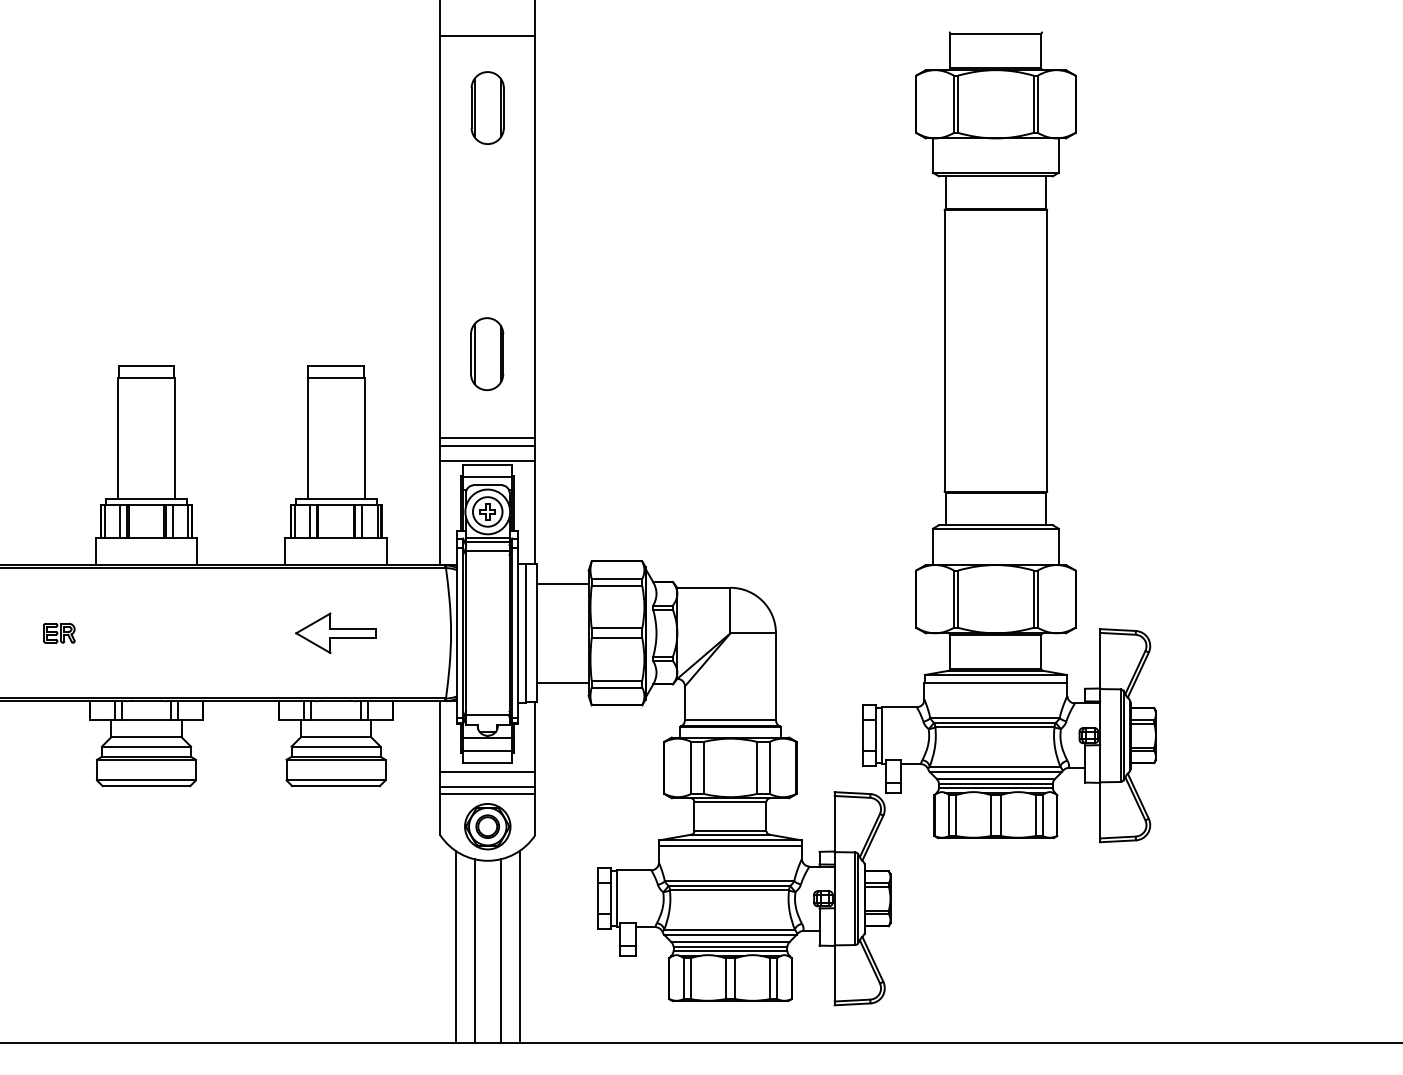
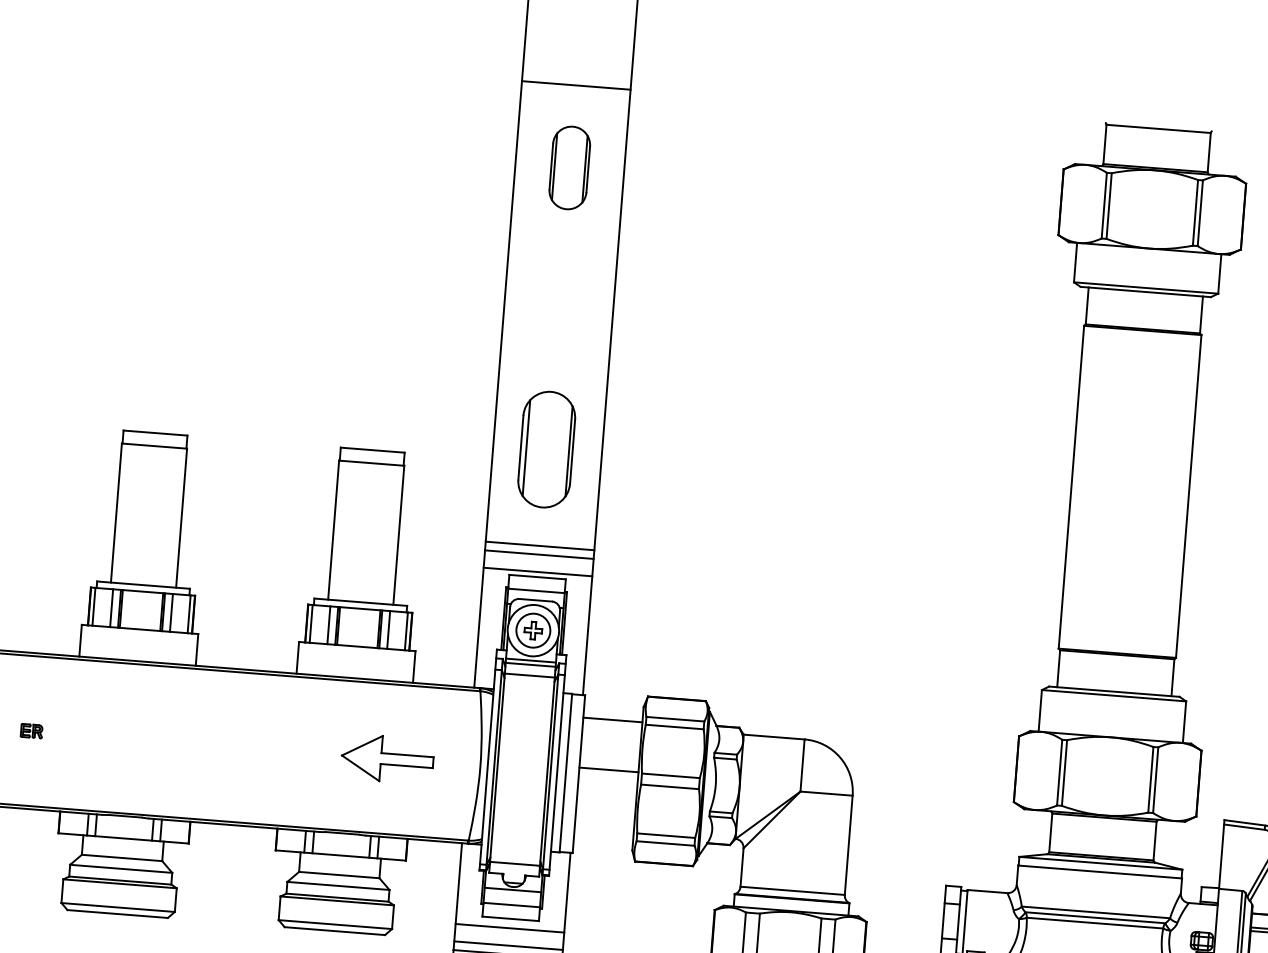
part: (487, 354) -> (547, 450), size x1.4
part: (335, 632) -> (387, 758), moved
part: (59, 633) -> (31, 731), size x0.6
line: (562, 682) -> (608, 769), moved

